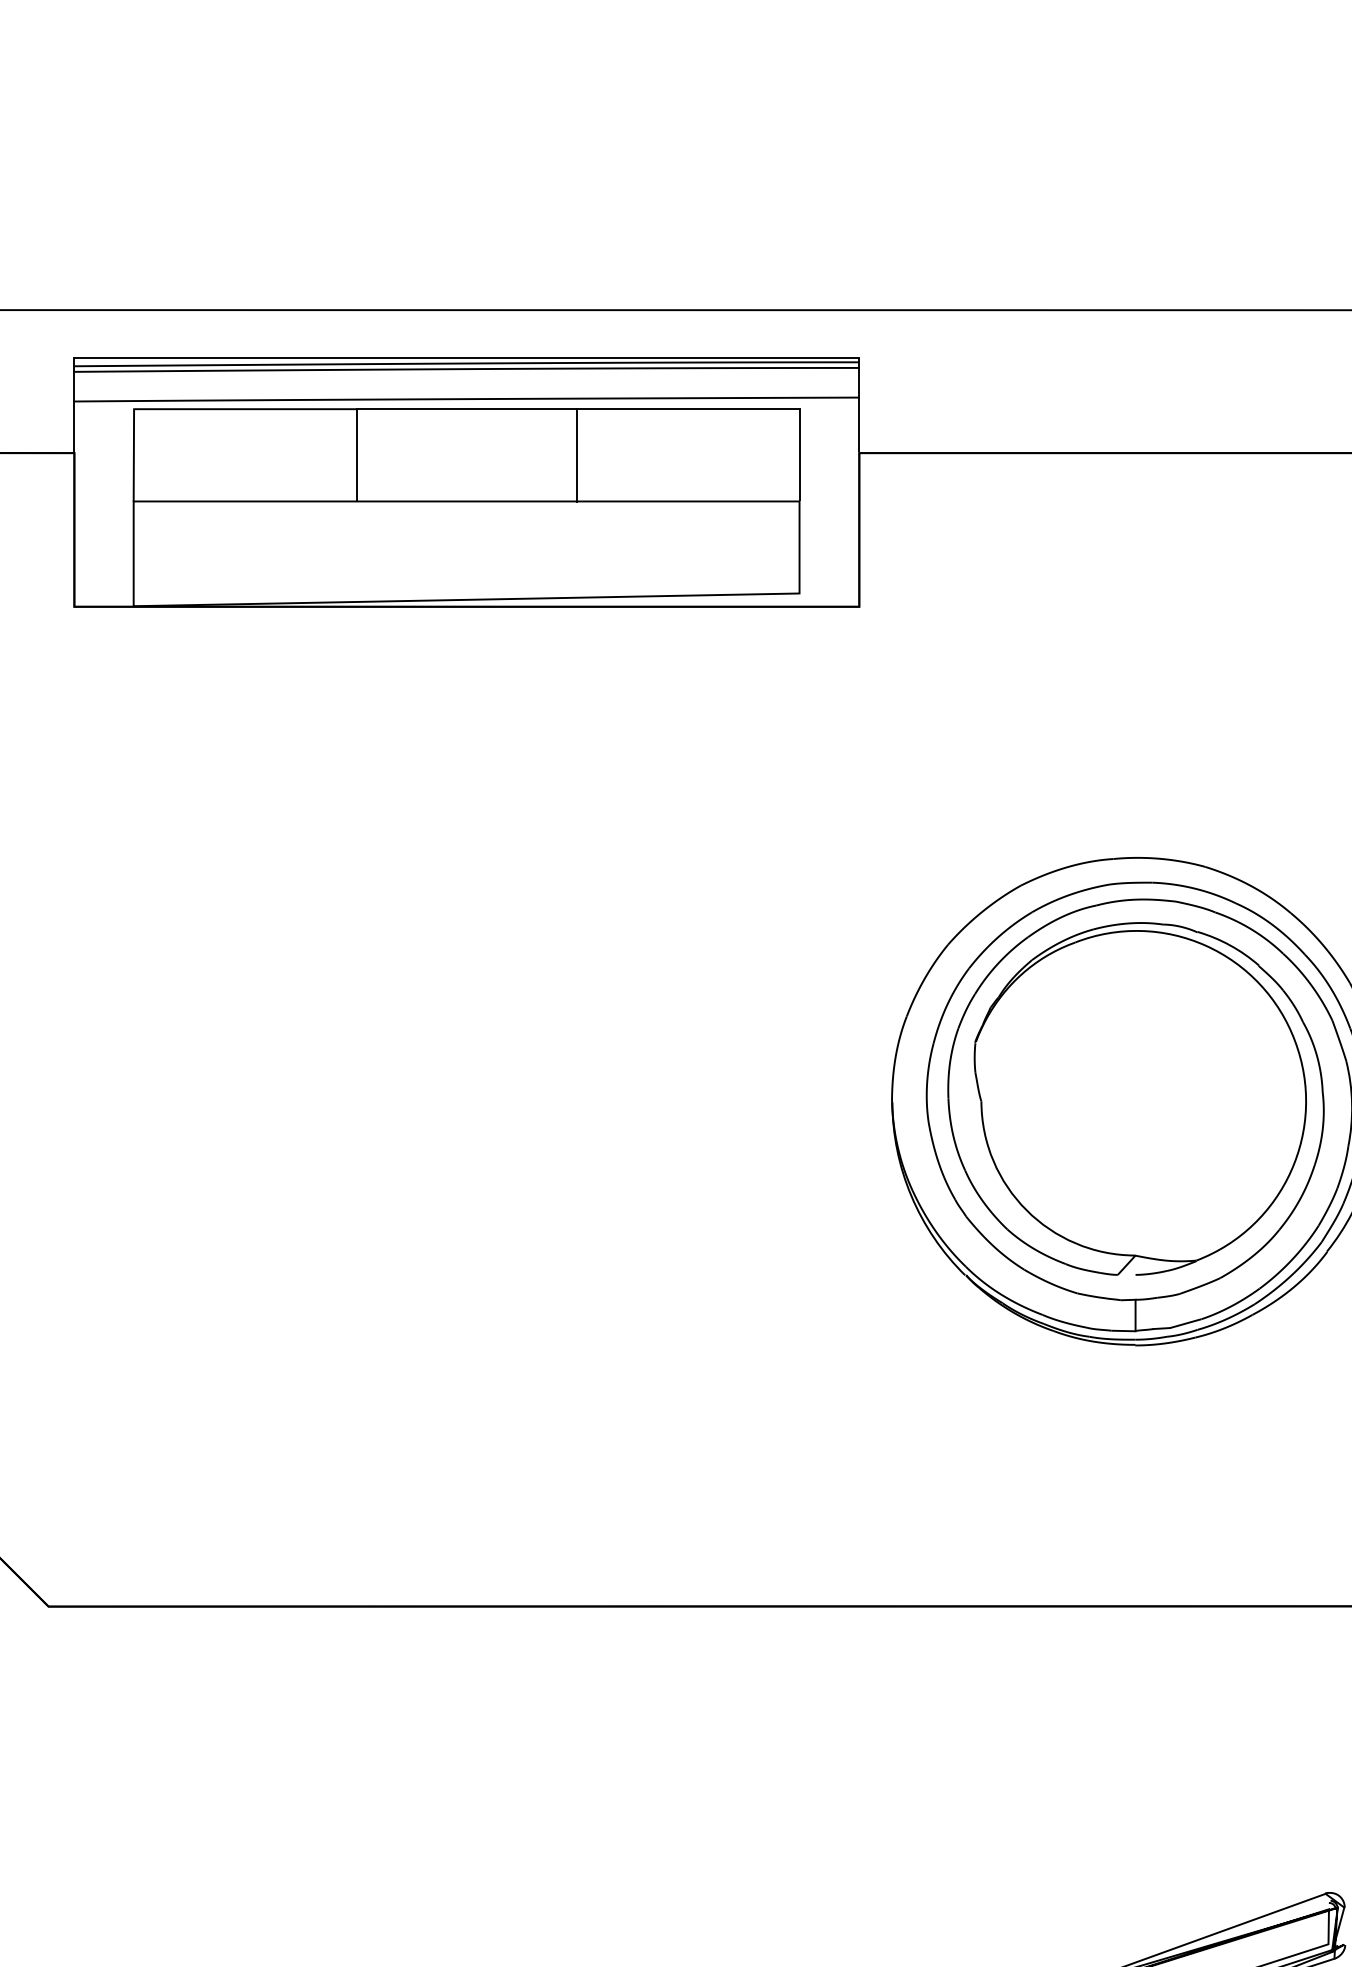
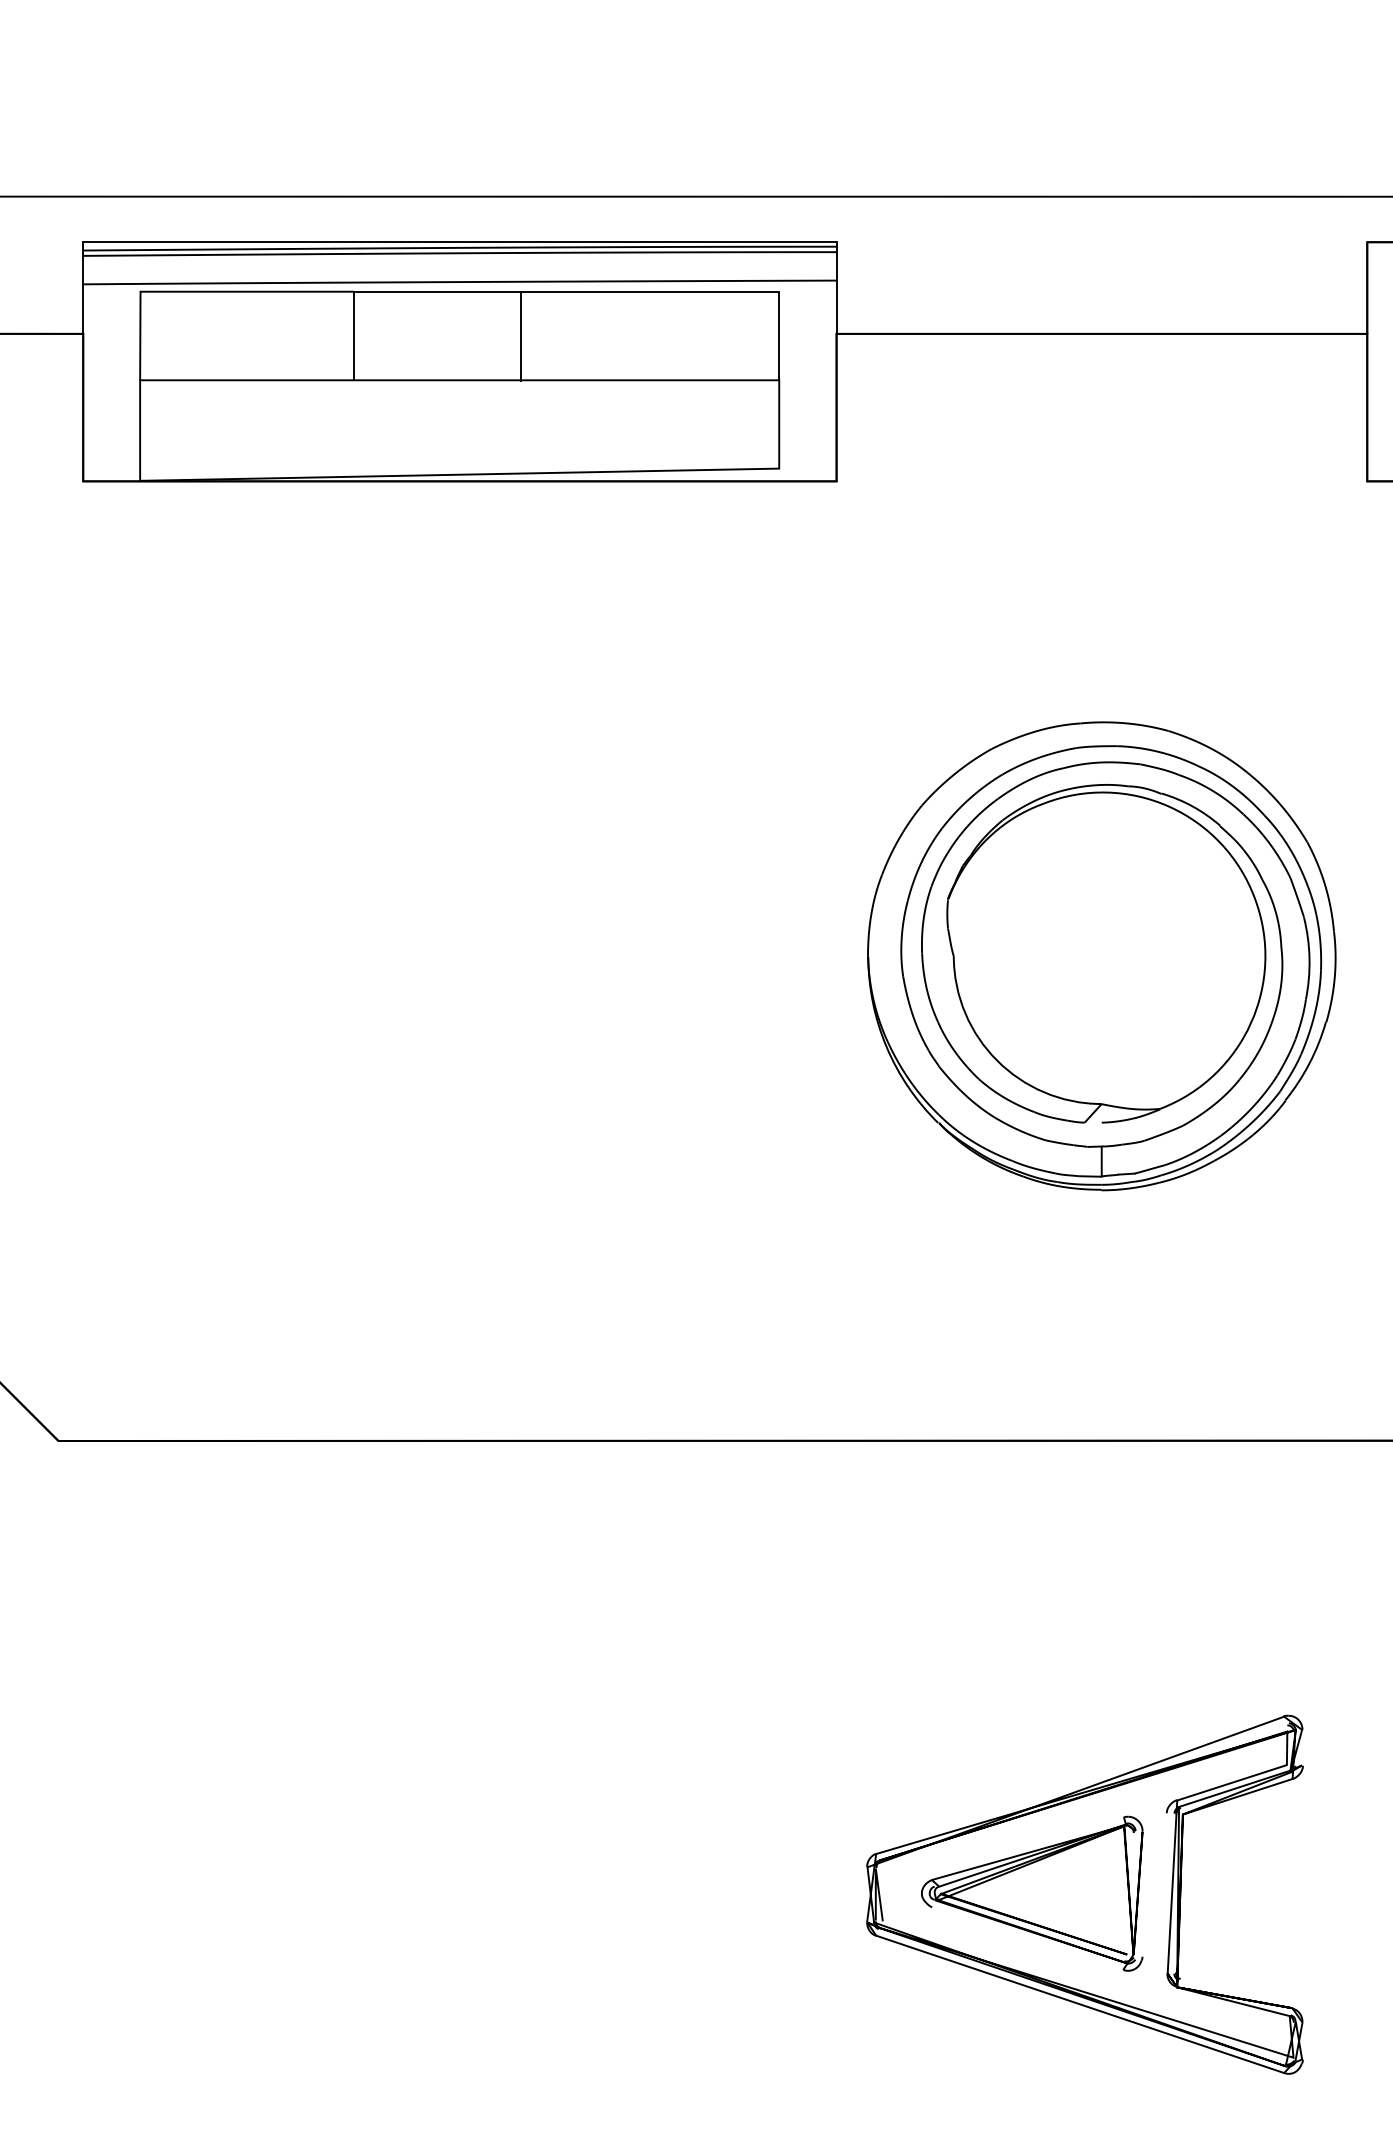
line: (576, 454) -> (521, 335), moved

